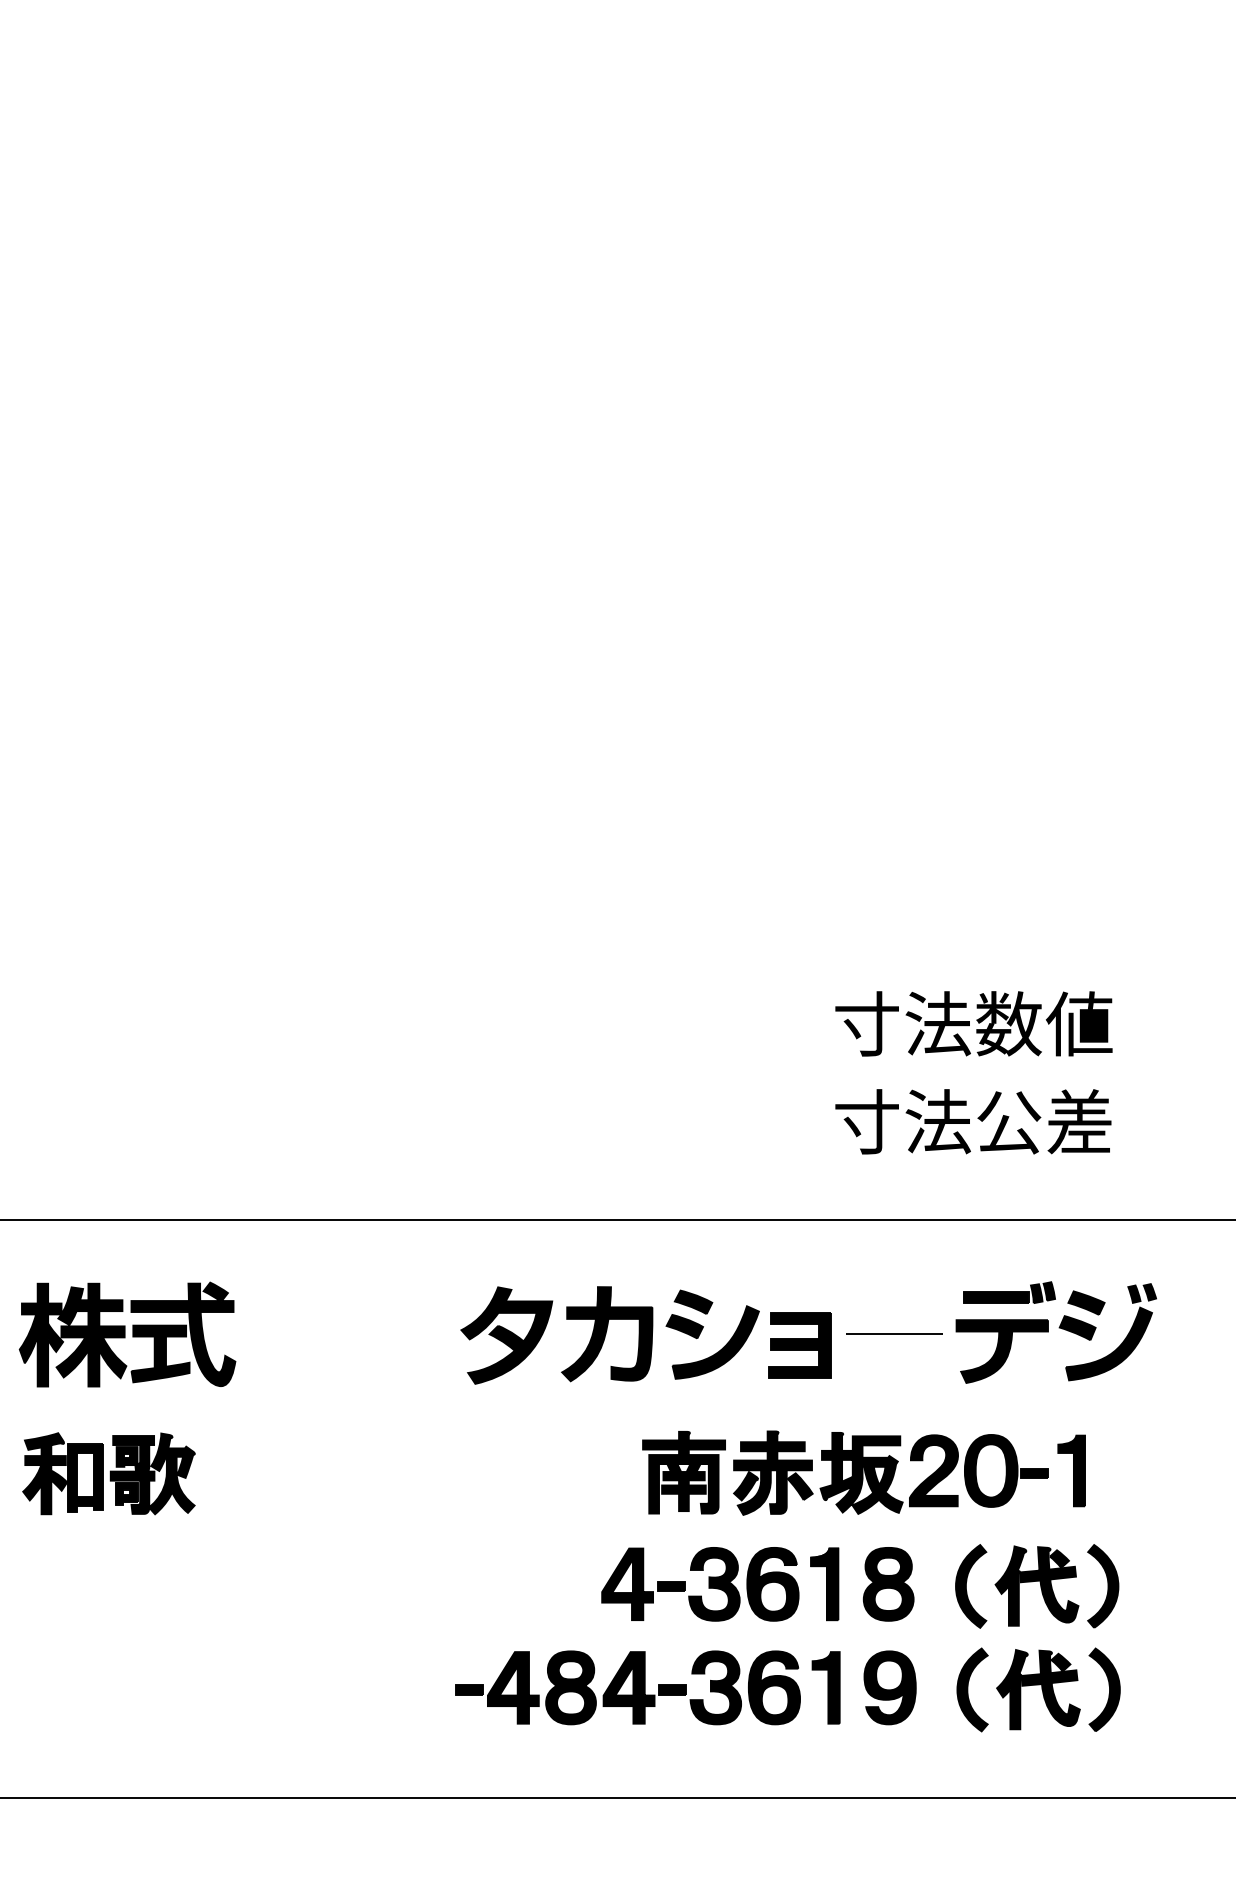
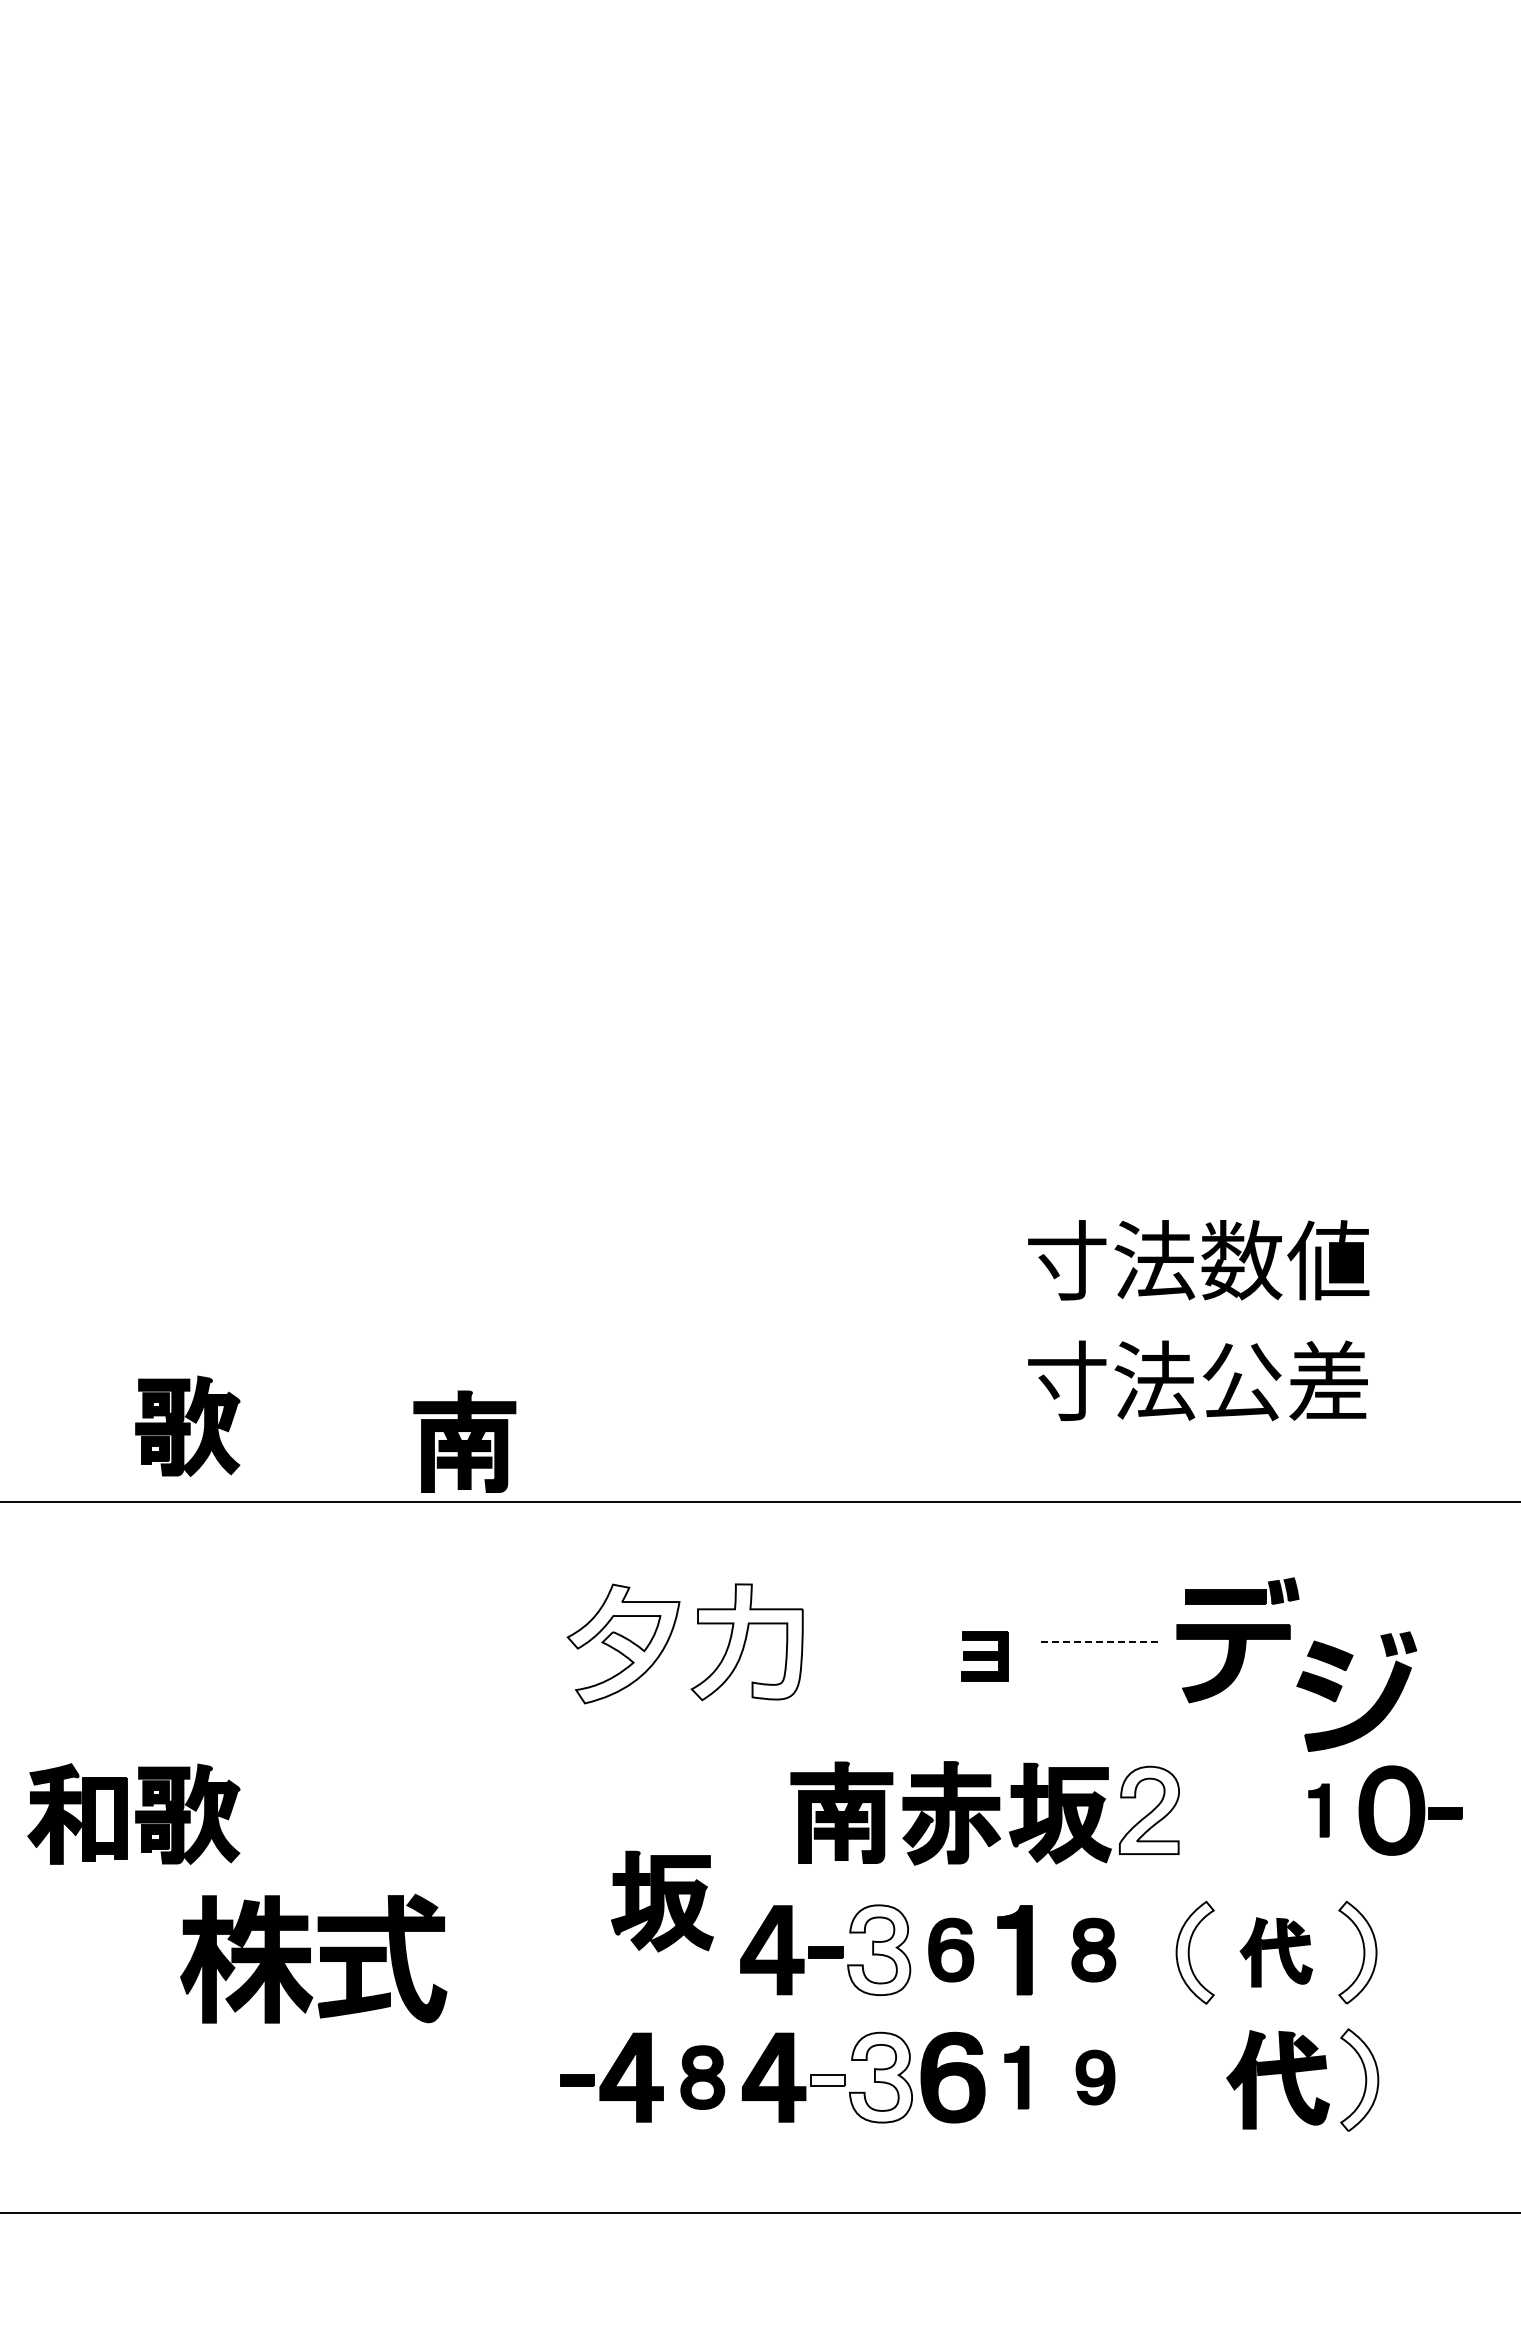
part: (152, 1158) -> (187, 1425), added
part: (377, 1171) -> (464, 1441), added
part: (1096, 1327) -> (1342, 1686), moved
part: (702, 1330) -> (864, 1637), removed
part: (127, 1334) -> (313, 1958), moved
fill: (606, 1334) -> (746, 1642), removed
line: (894, 1334) -> (1100, 1642), solid -> dashed
fill: (506, 1335) -> (623, 1643), removed
part: (799, 1345) -> (984, 1656), size x0.6
fill: (933, 1470) -> (1149, 1810), removed
part: (1006, 1470) -> (1410, 1810), moved
part: (1071, 1470) -> (1318, 1810), size x0.6
part: (538, 1544) -> (662, 1901), added
part: (772, 1583) -> (950, 1949), size x0.7
part: (888, 1583) -> (1093, 1949), size x0.7
fill: (714, 1584) -> (879, 1950), removed
fill: (970, 1586) -> (1194, 1952), removed
part: (1037, 1586) -> (1276, 1952), size x0.7
fill: (1102, 1586) -> (1357, 1952), removed
part: (570, 1687) -> (702, 2077), size x0.7
fill: (715, 1687) -> (880, 2077), removed
part: (825, 1687) -> (1016, 2077), size x0.7
part: (890, 1687) -> (1095, 2077), size x0.6
fill: (672, 1689) -> (827, 2079), removed
part: (972, 1690) -> (1196, 2080), removed
fill: (1104, 1690) -> (1359, 2080), removed

